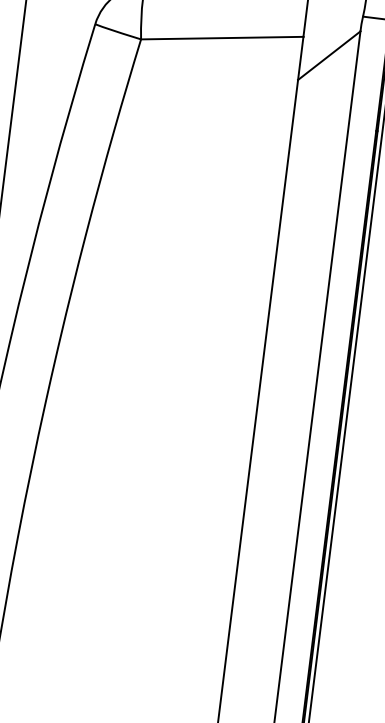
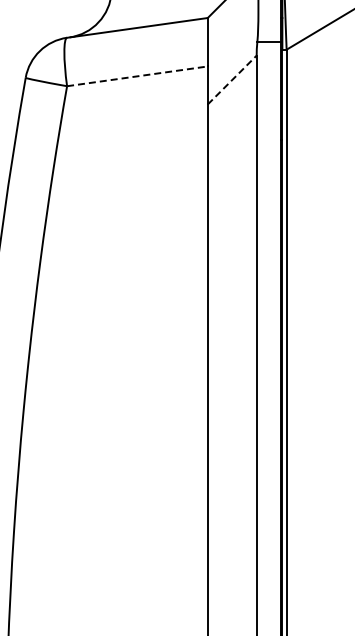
line: (222, 38) -> (137, 76), solid -> dashed
line: (329, 56) -> (232, 80), solid -> dashed

